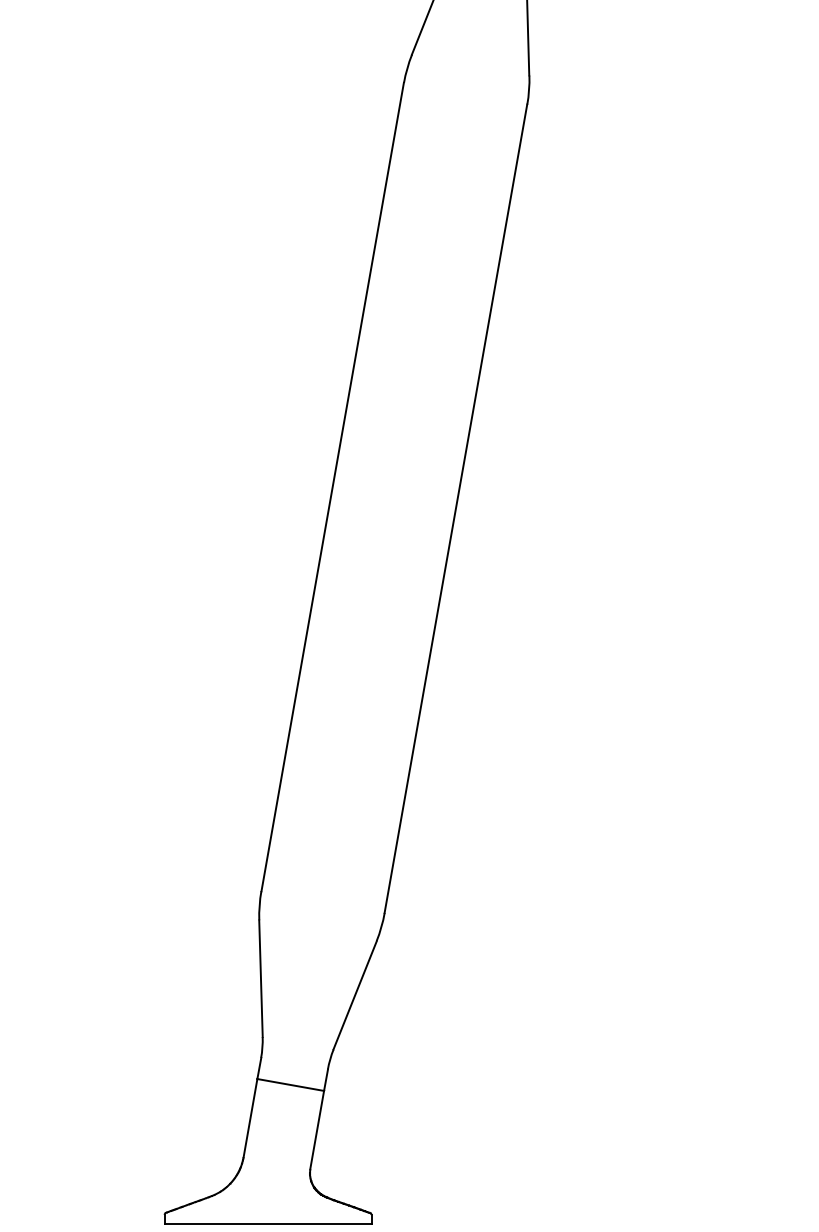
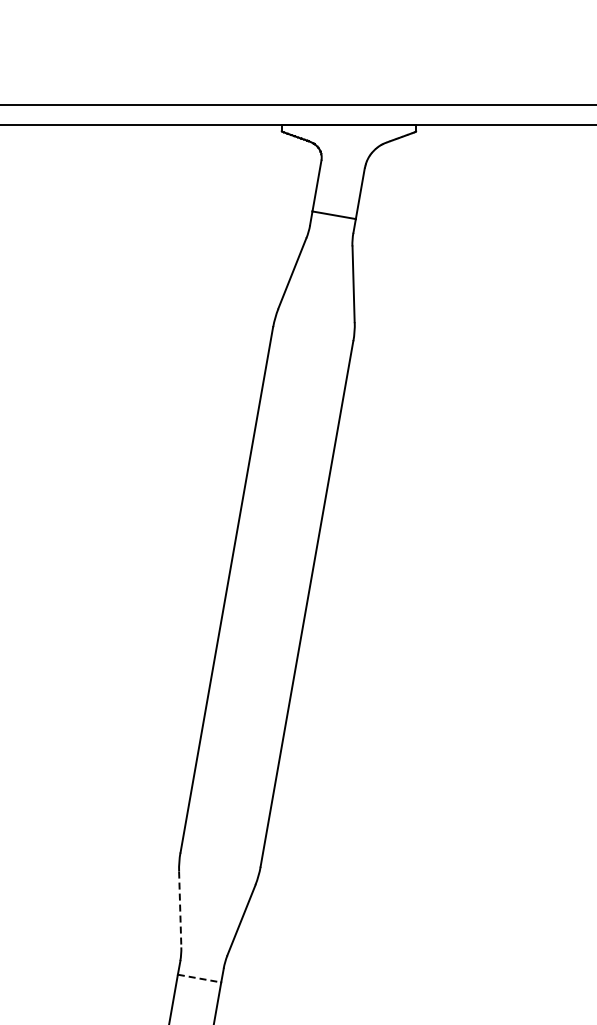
line: (261, 978) -> (180, 909), solid -> dashed
line: (292, 1084) -> (200, 978), solid -> dashed

